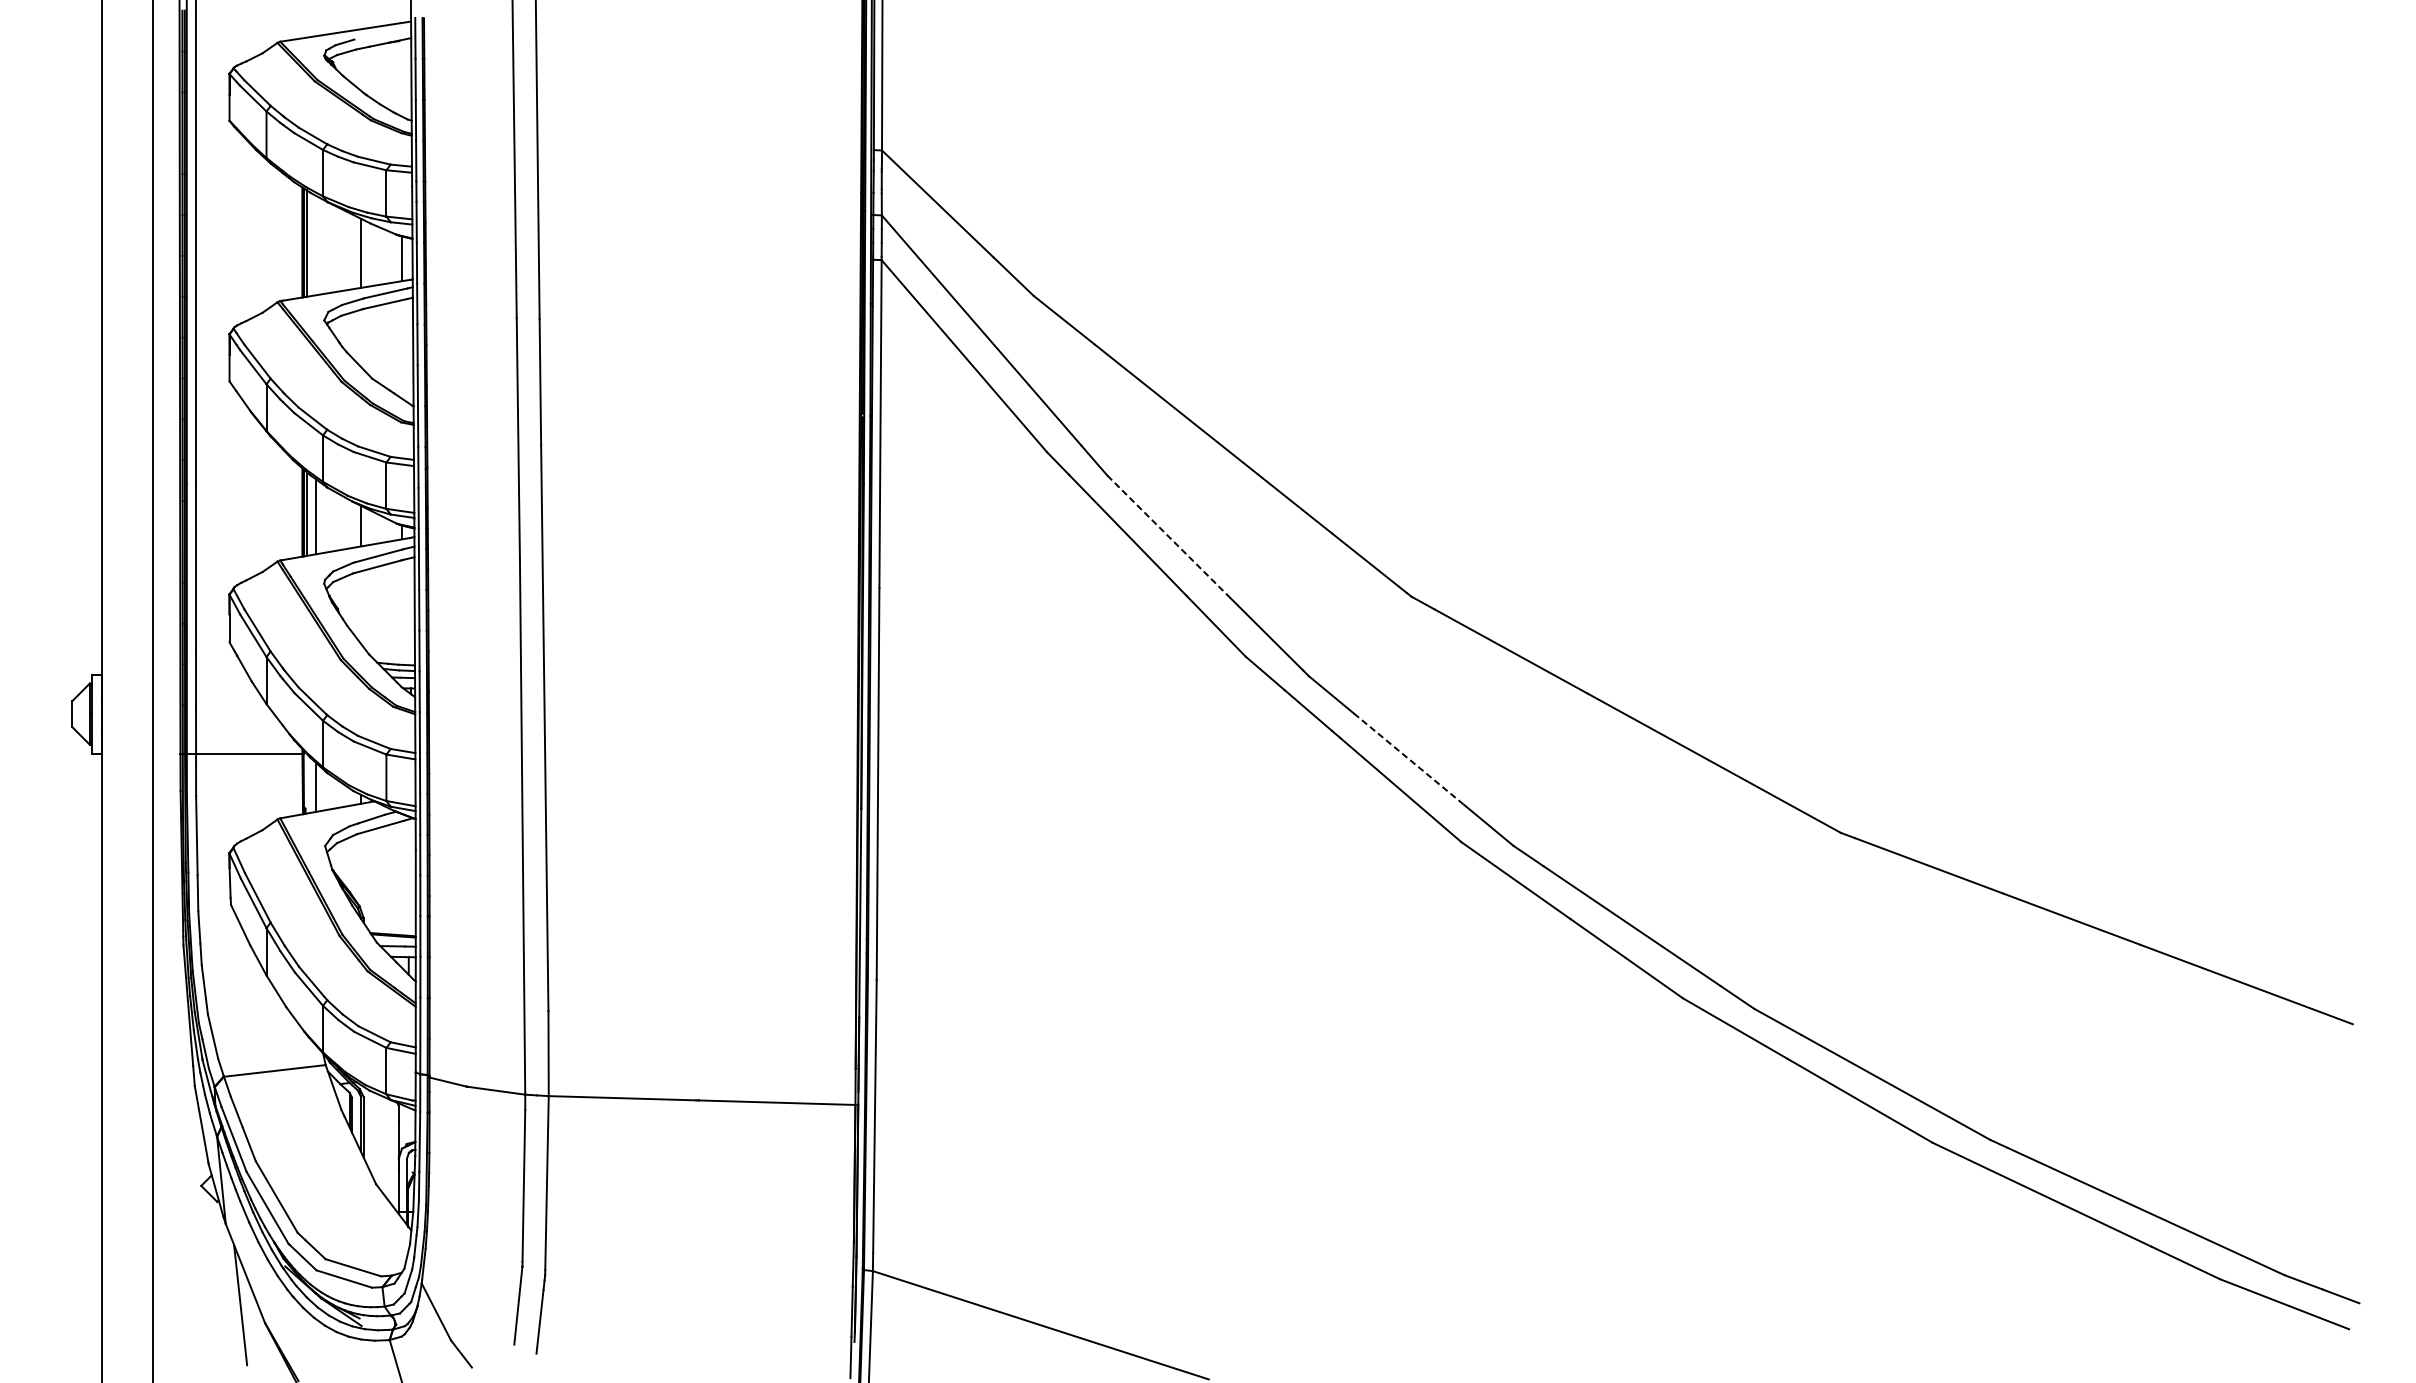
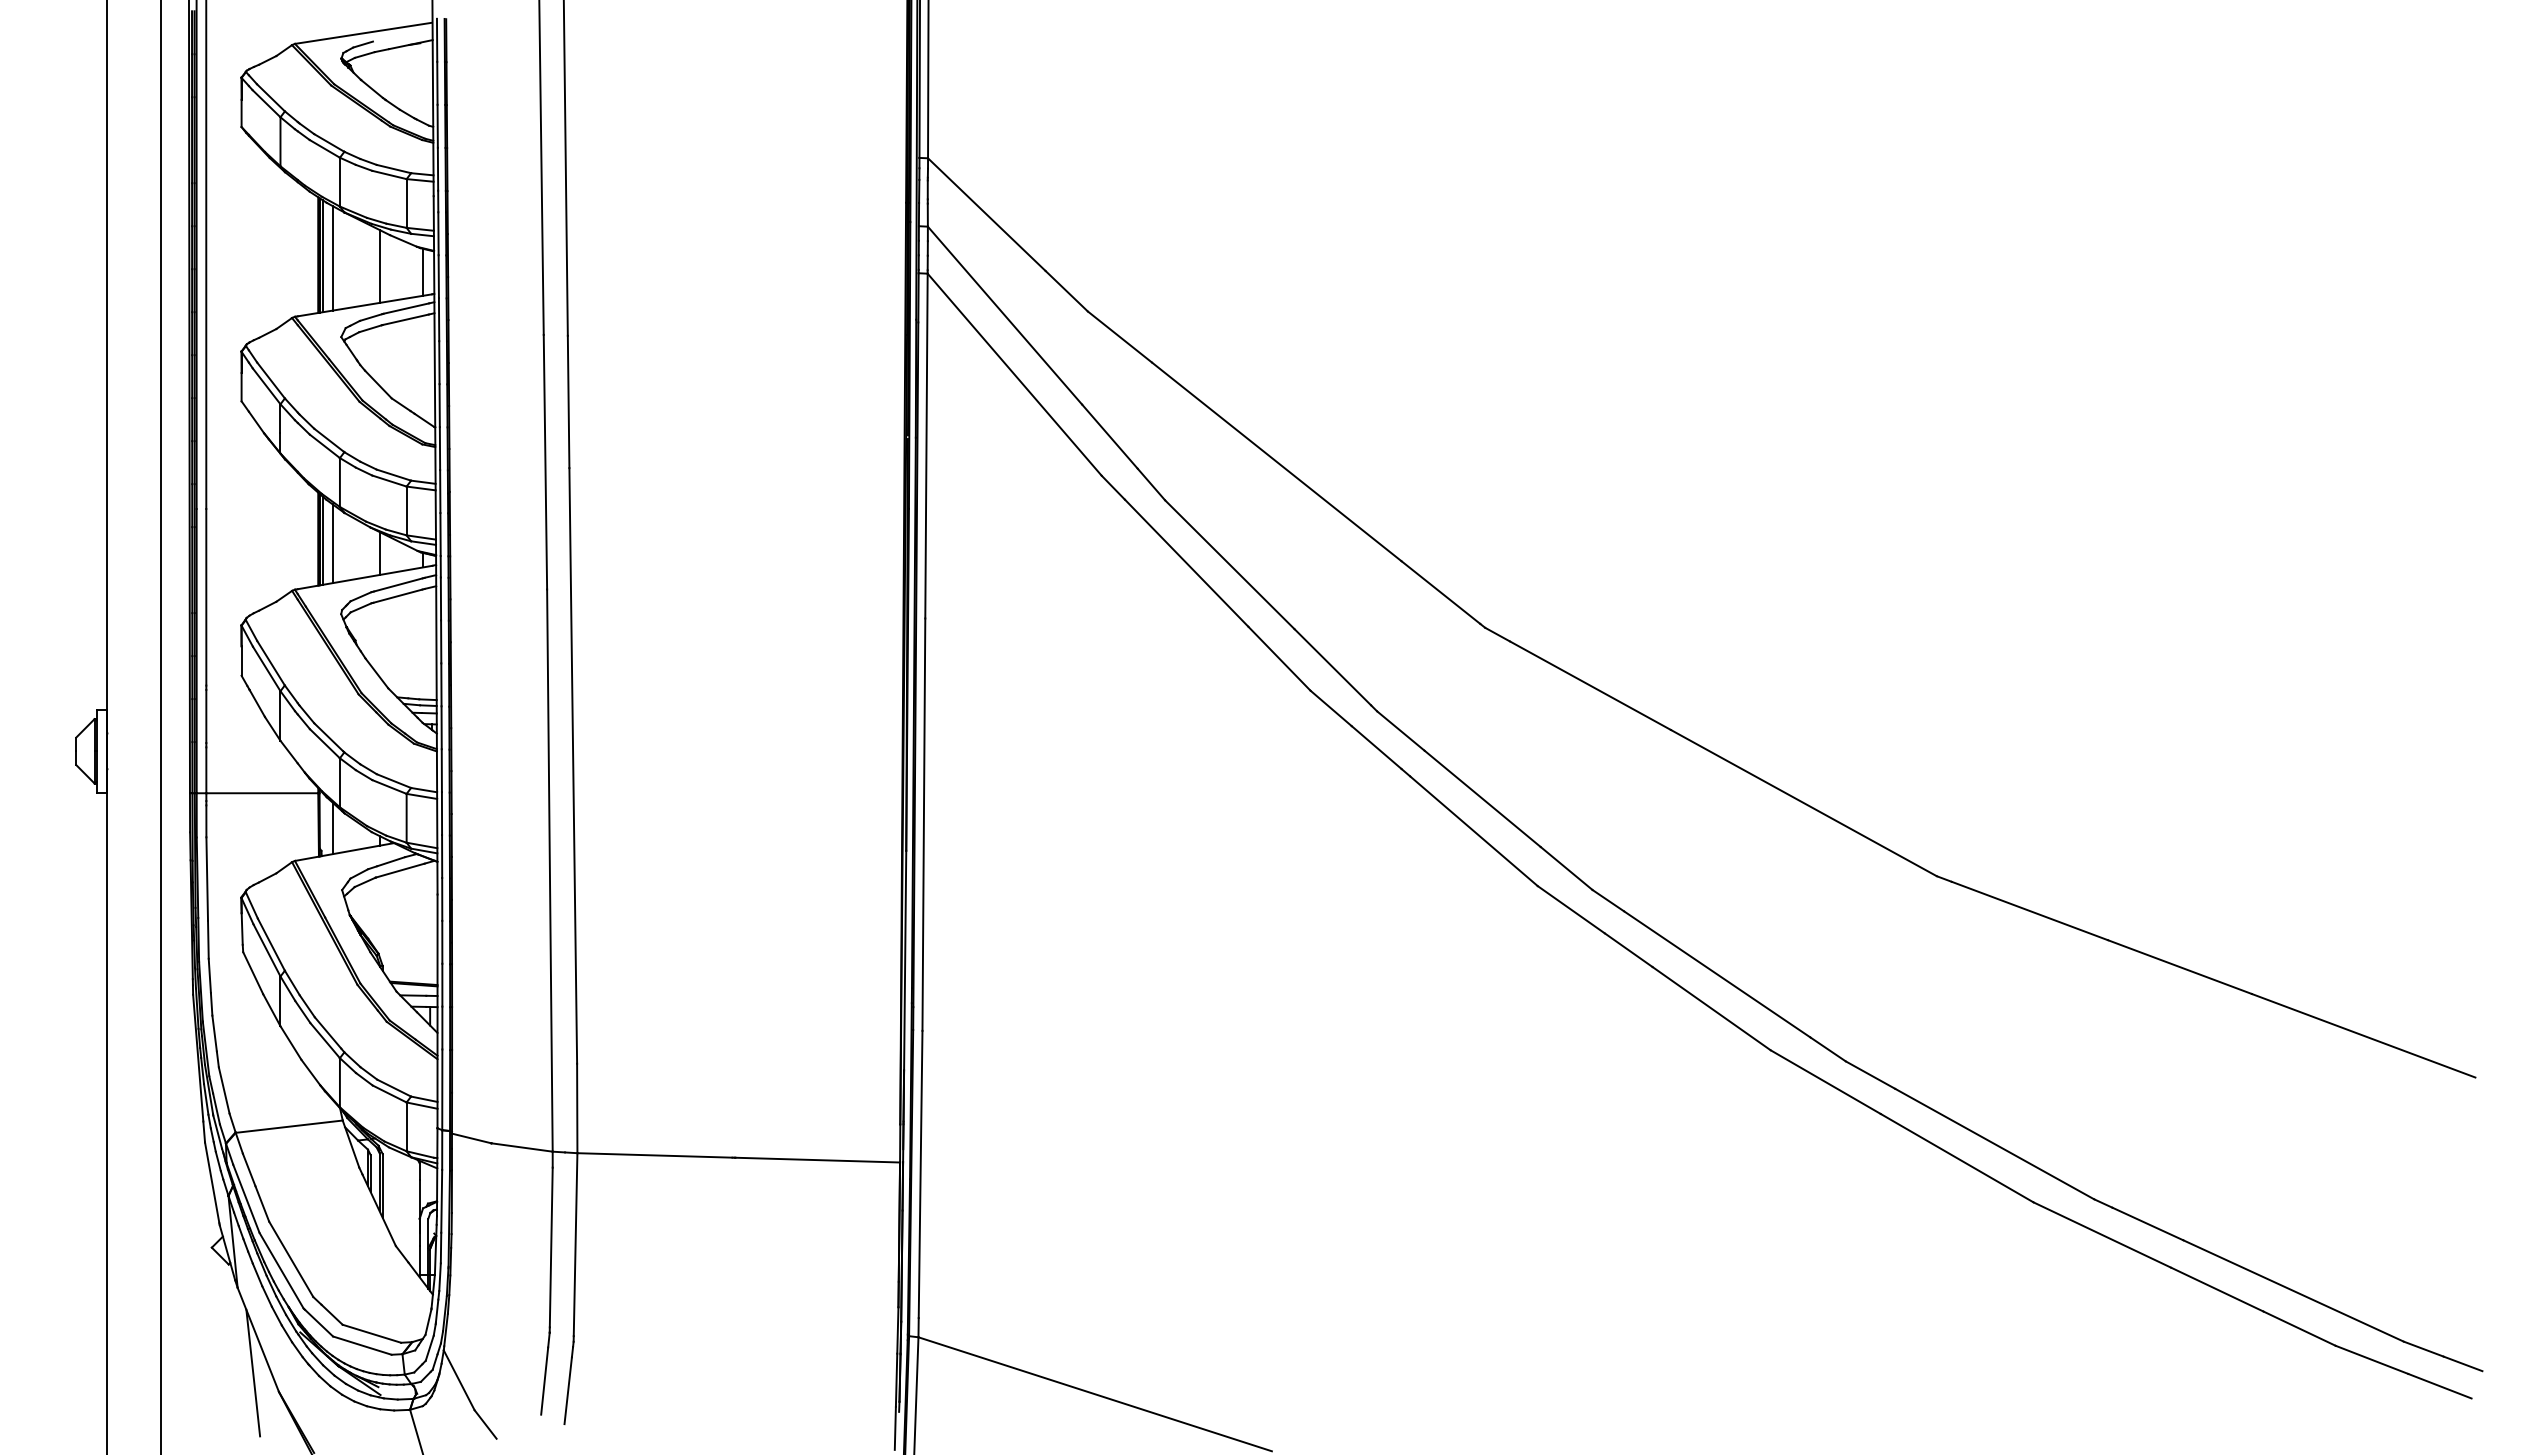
line: (315, 244) -> (332, 257), added
line: (1169, 537) -> (1230, 565), dashed -> solid
line: (1409, 759) -> (1482, 799), dashed -> solid

